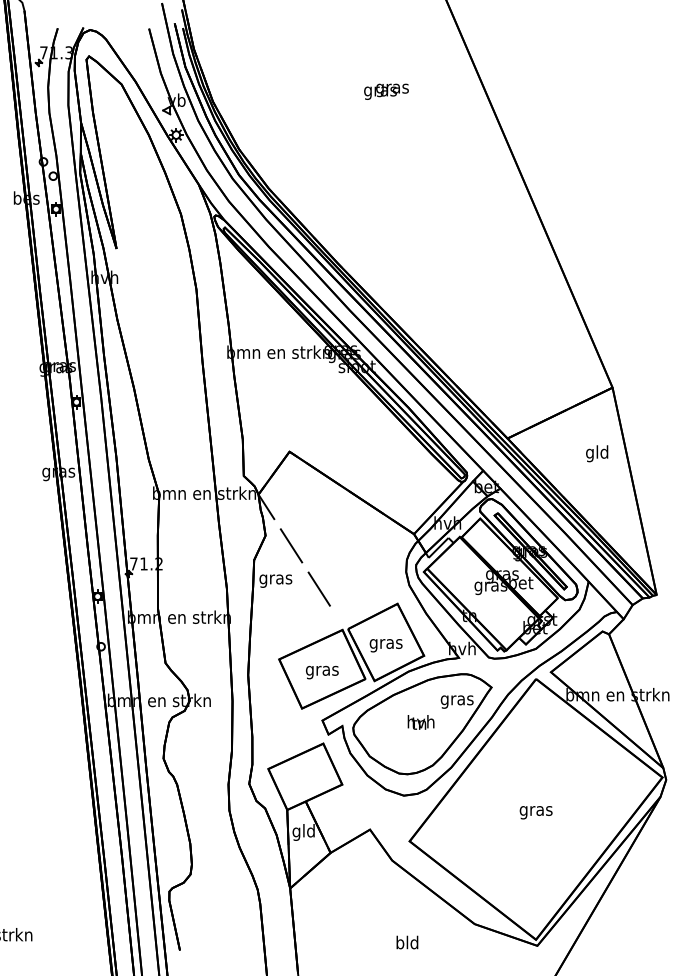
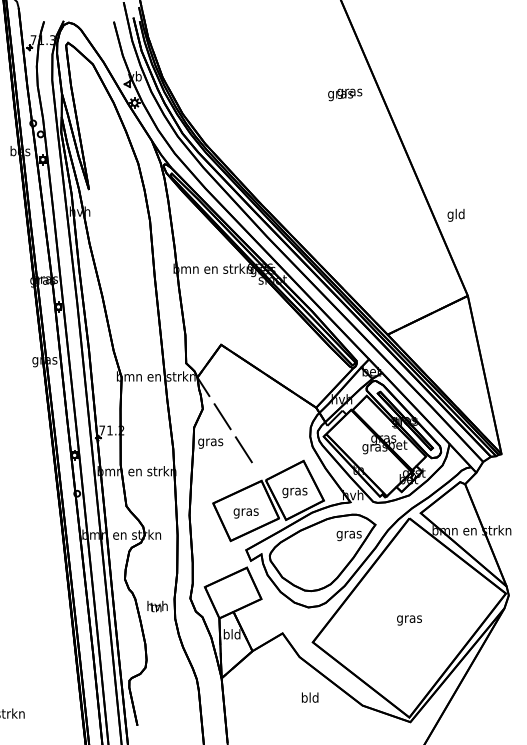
text: (386, 91) -> (345, 94), moved
text: (596, 453) -> (455, 215), moved
text: (420, 722) -> (157, 606), moved
text: (296, 832) -> (226, 635), gld -> bld
text: (407, 942) -> (310, 697), moved

